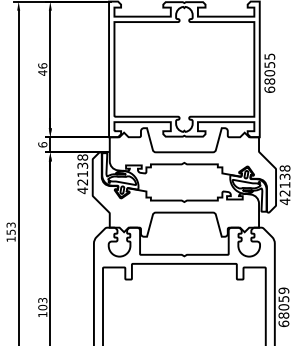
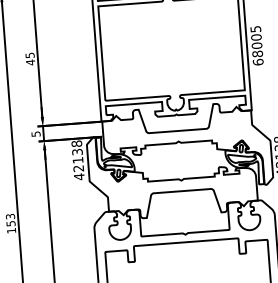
text: (269, 64) -> (256, 37), 68055 -> 68005
text: (42, 65) -> (29, 55), 46 -> 45
text: (42, 144) -> (35, 133), 6 -> 5

